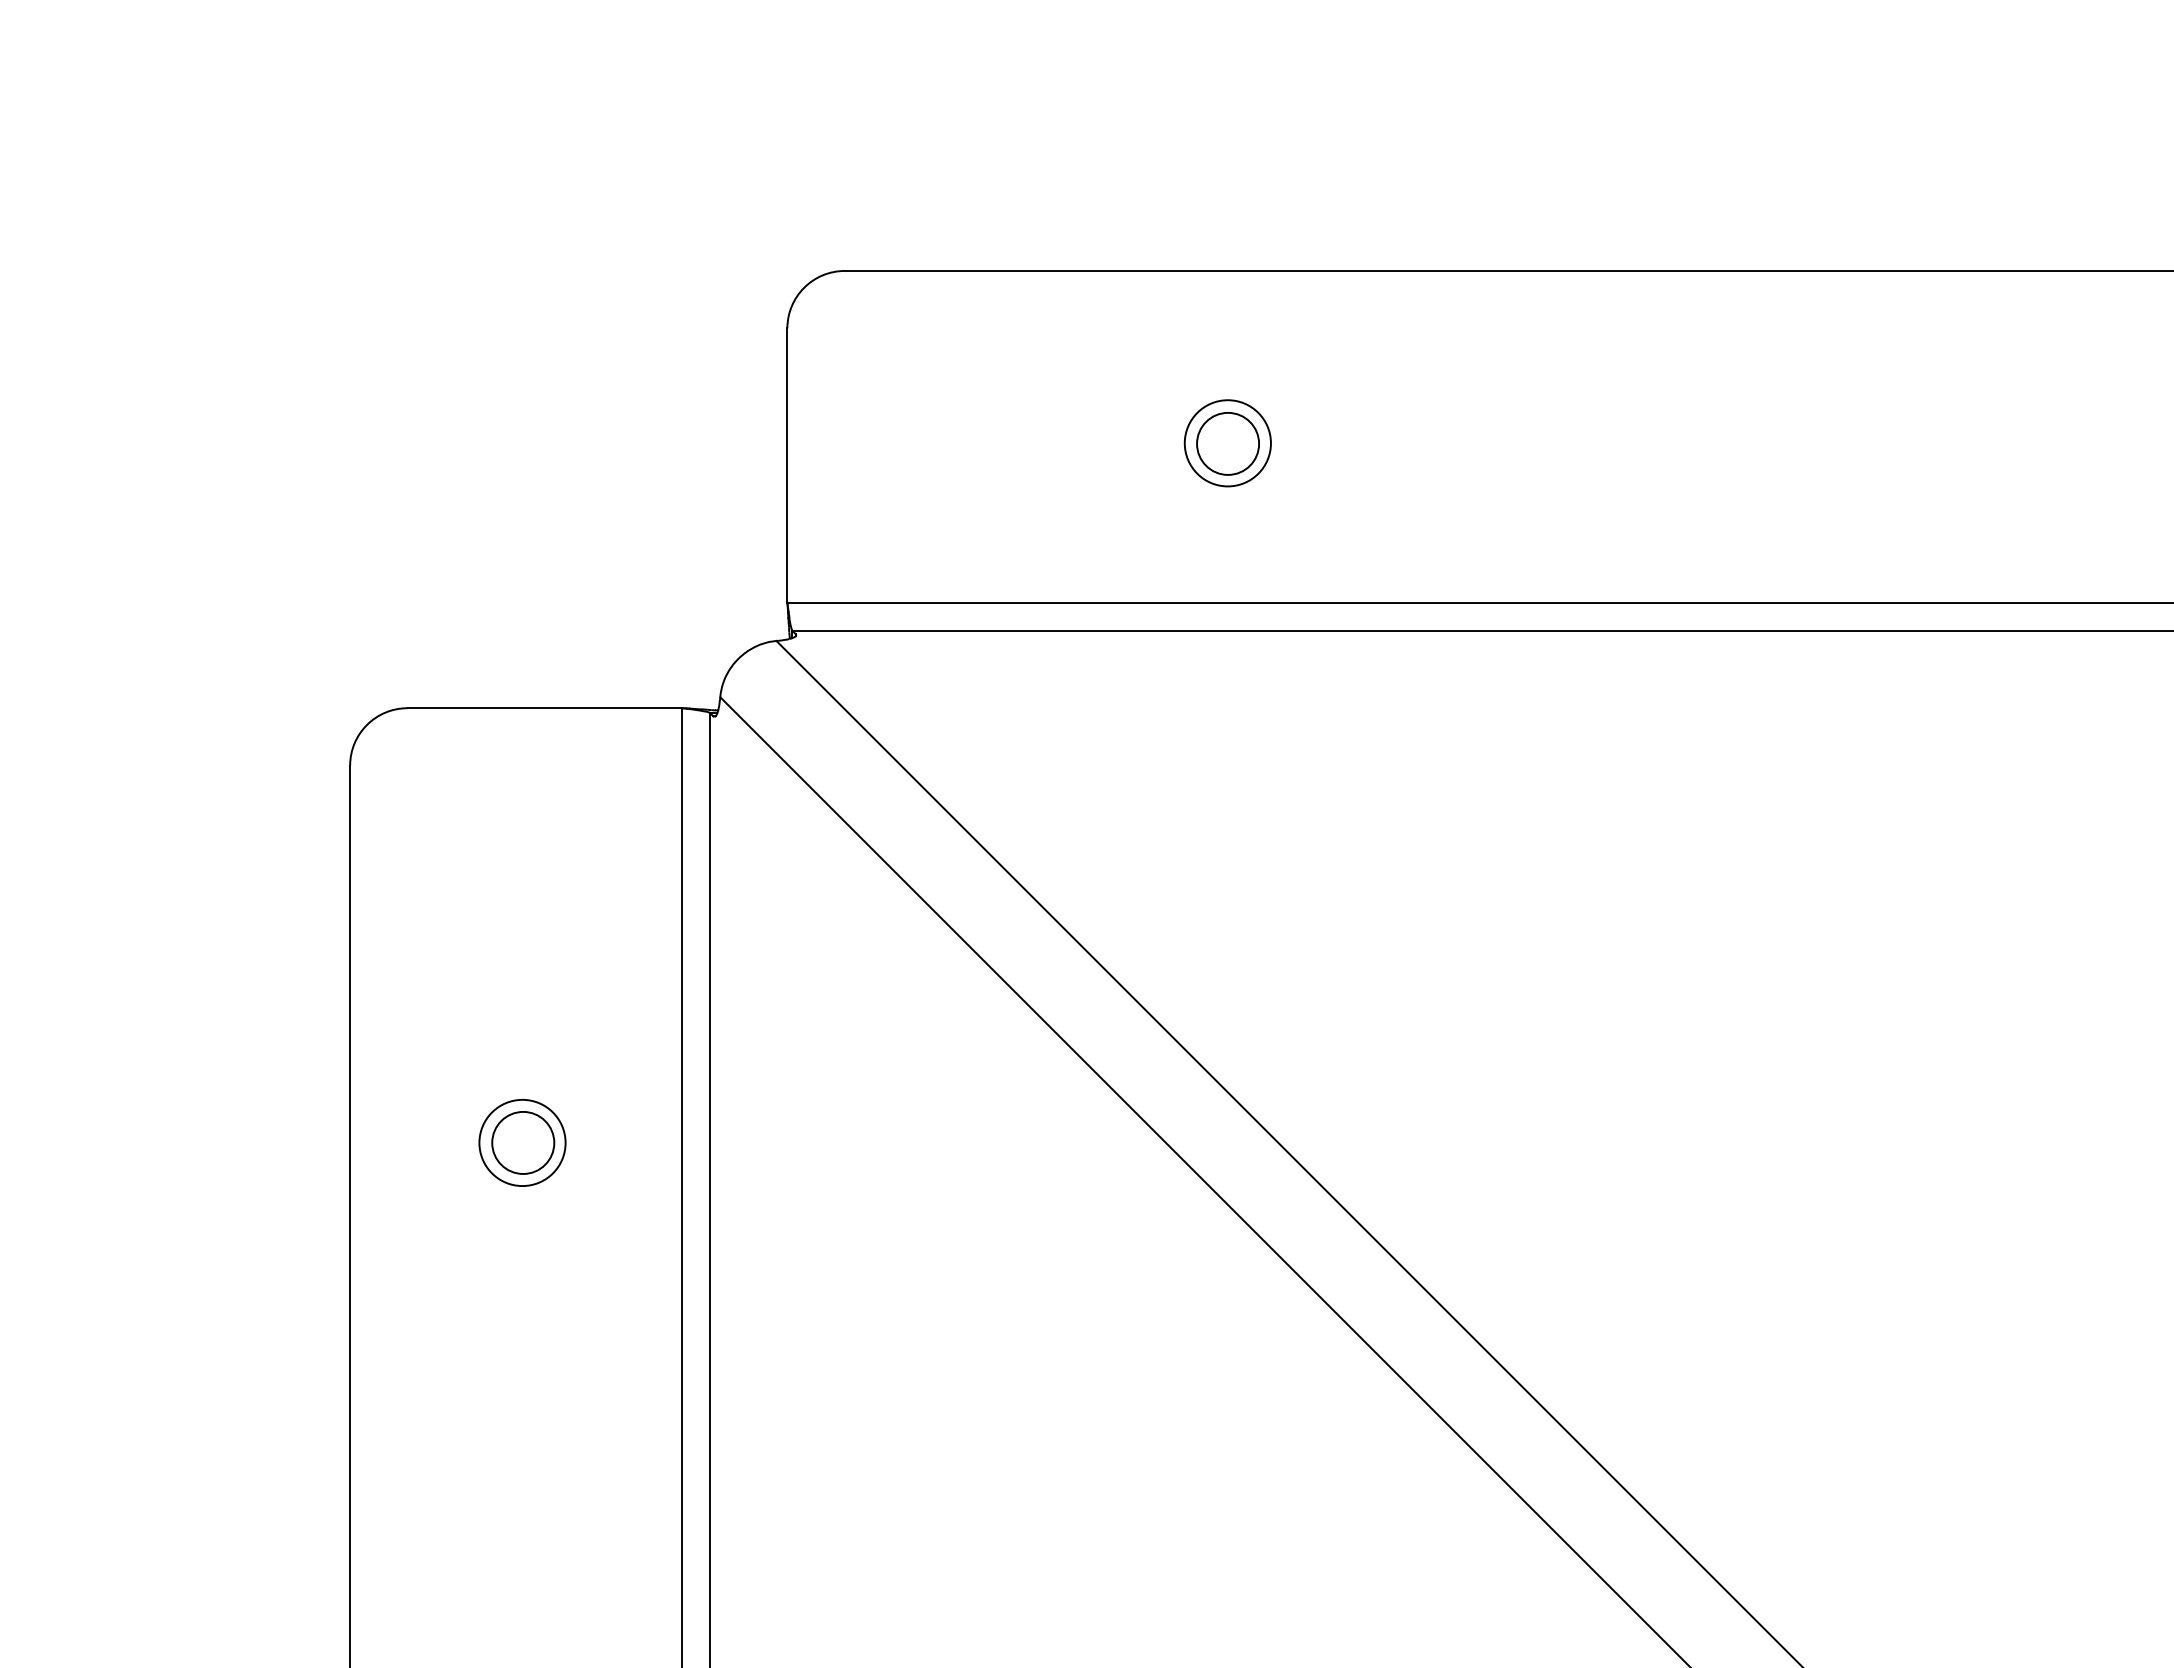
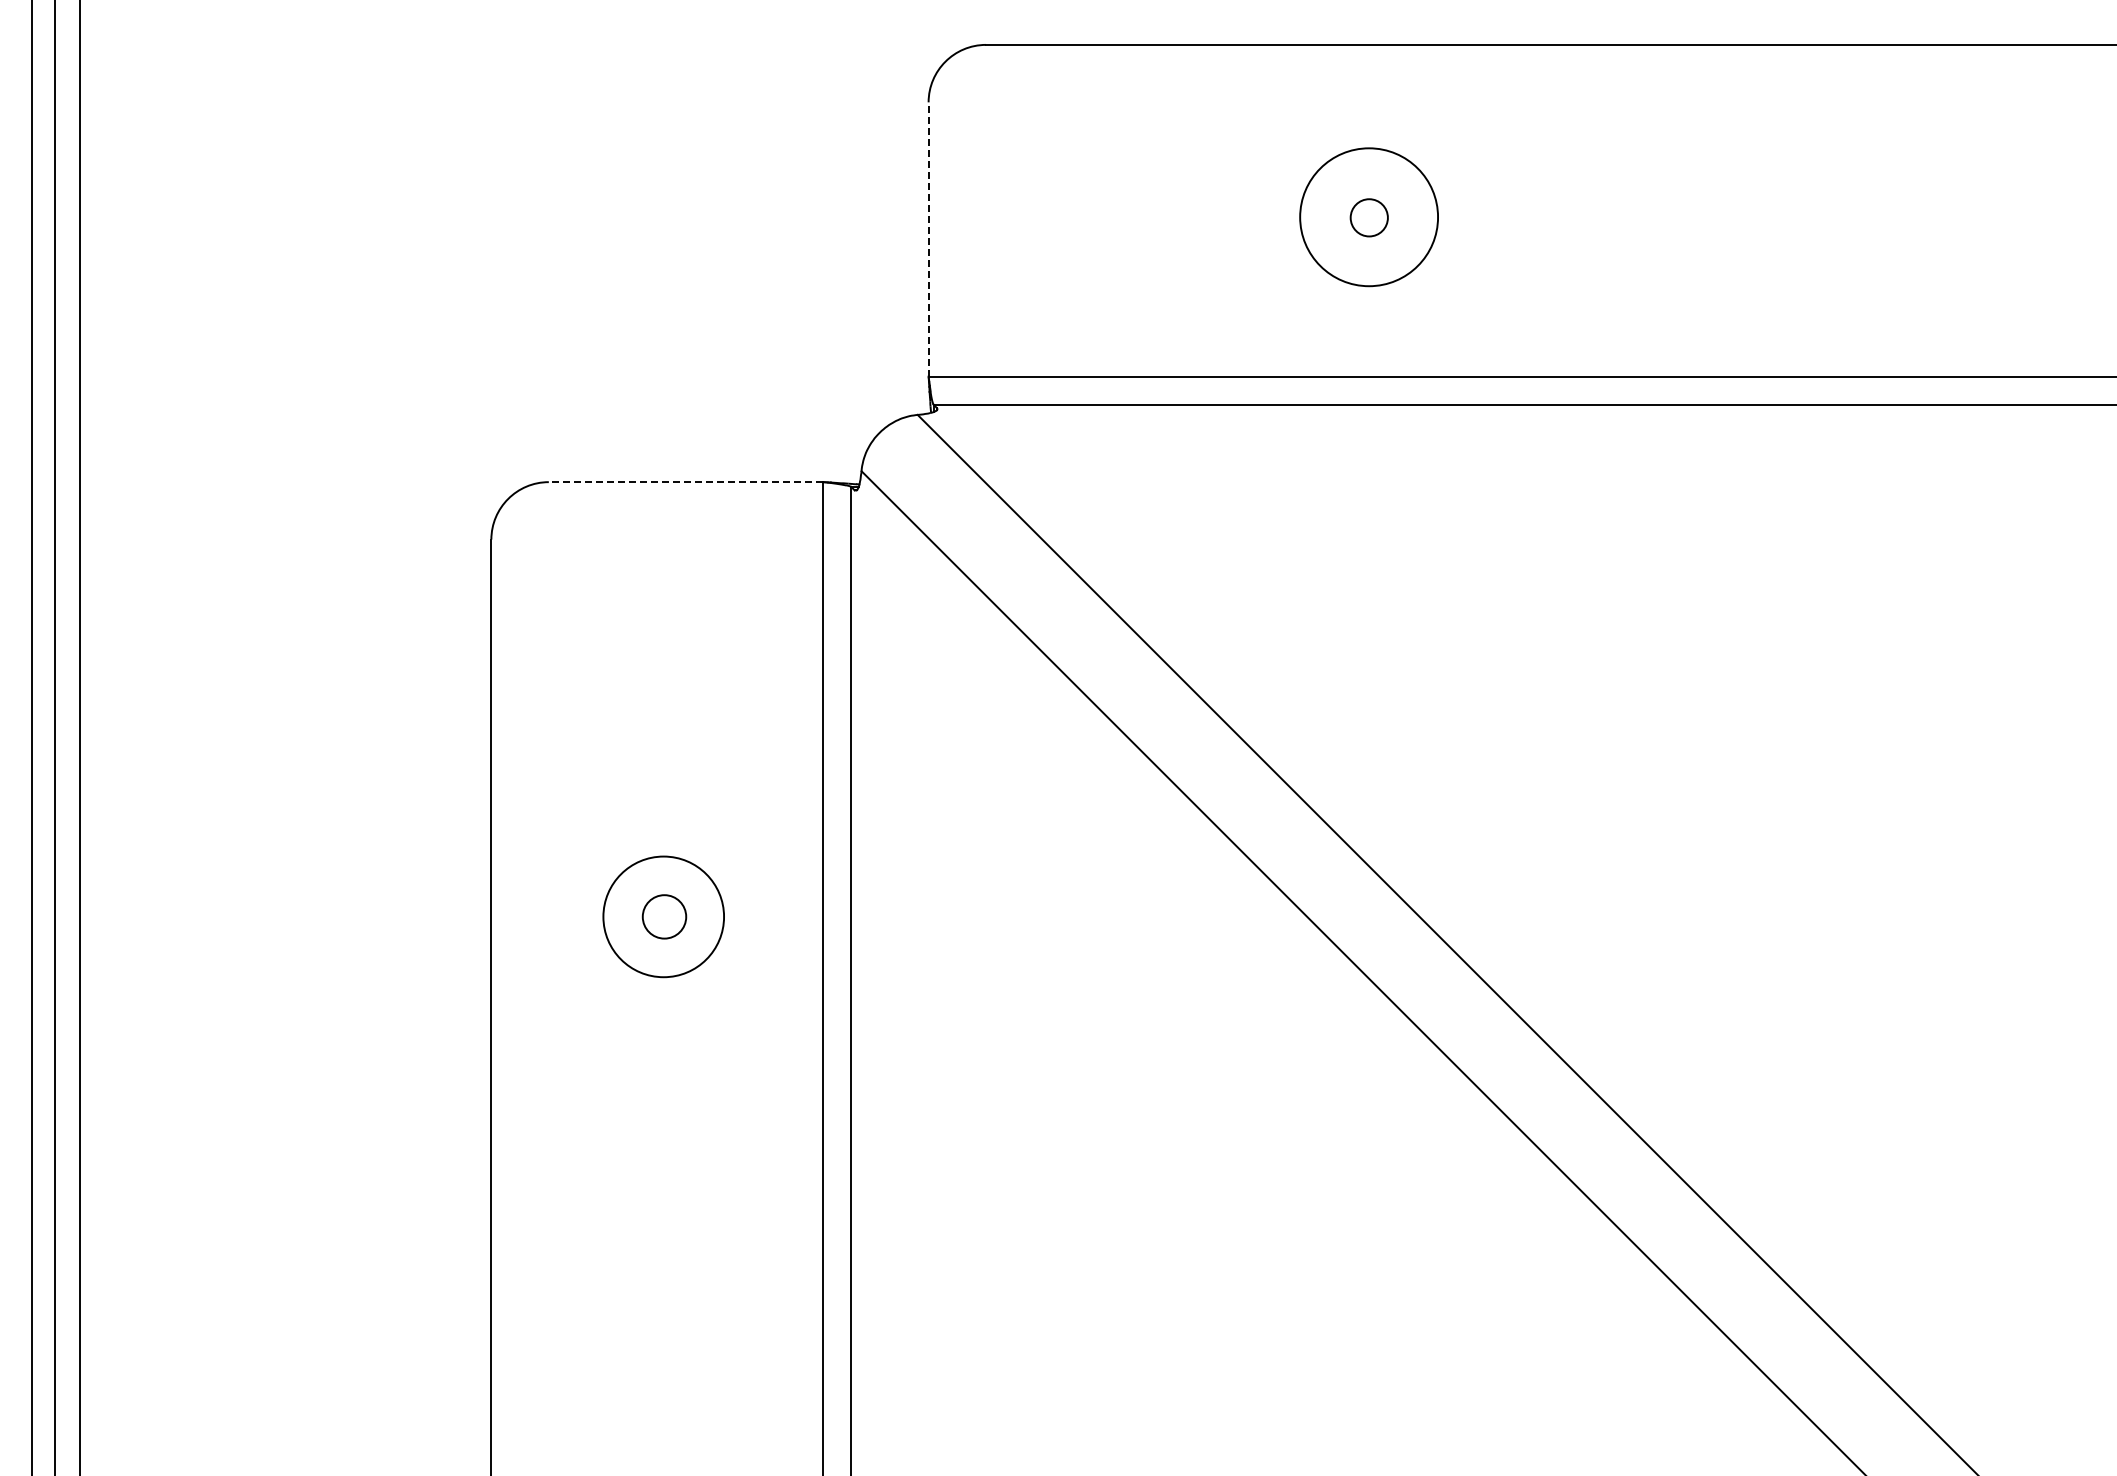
circle: (1227, 443) -> (1368, 217), size x1.6
circle: (1228, 443) -> (1369, 217), size x0.6
line: (787, 465) -> (928, 239), solid -> dashed
line: (544, 708) -> (685, 482), solid -> dashed
circle: (522, 1142) -> (663, 916), size x1.4
circle: (523, 1142) -> (664, 916), size x0.7

